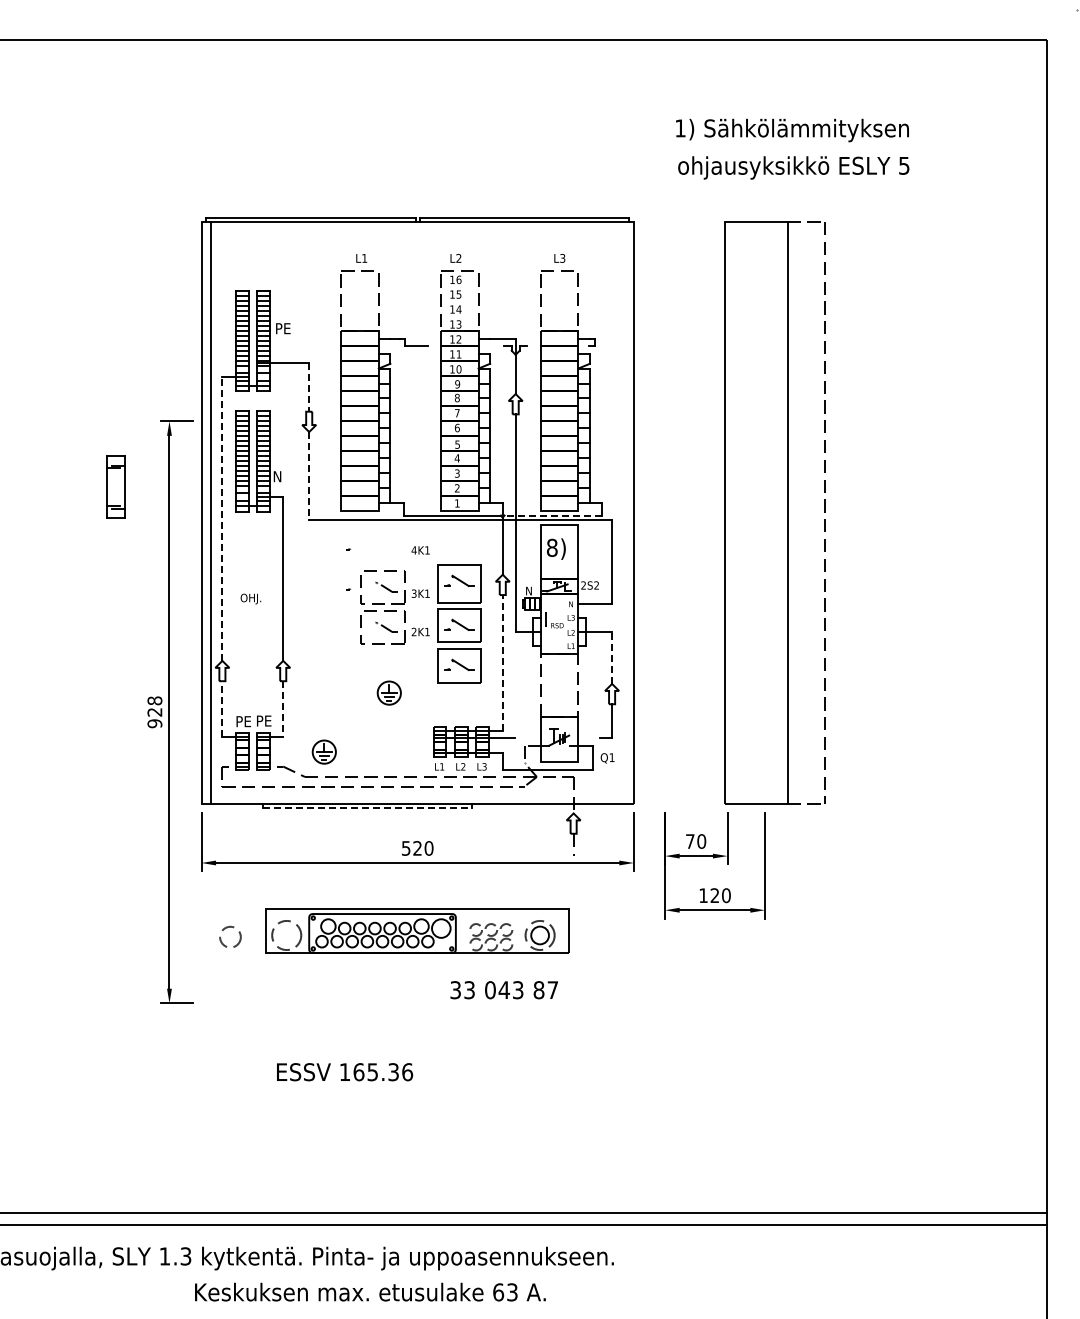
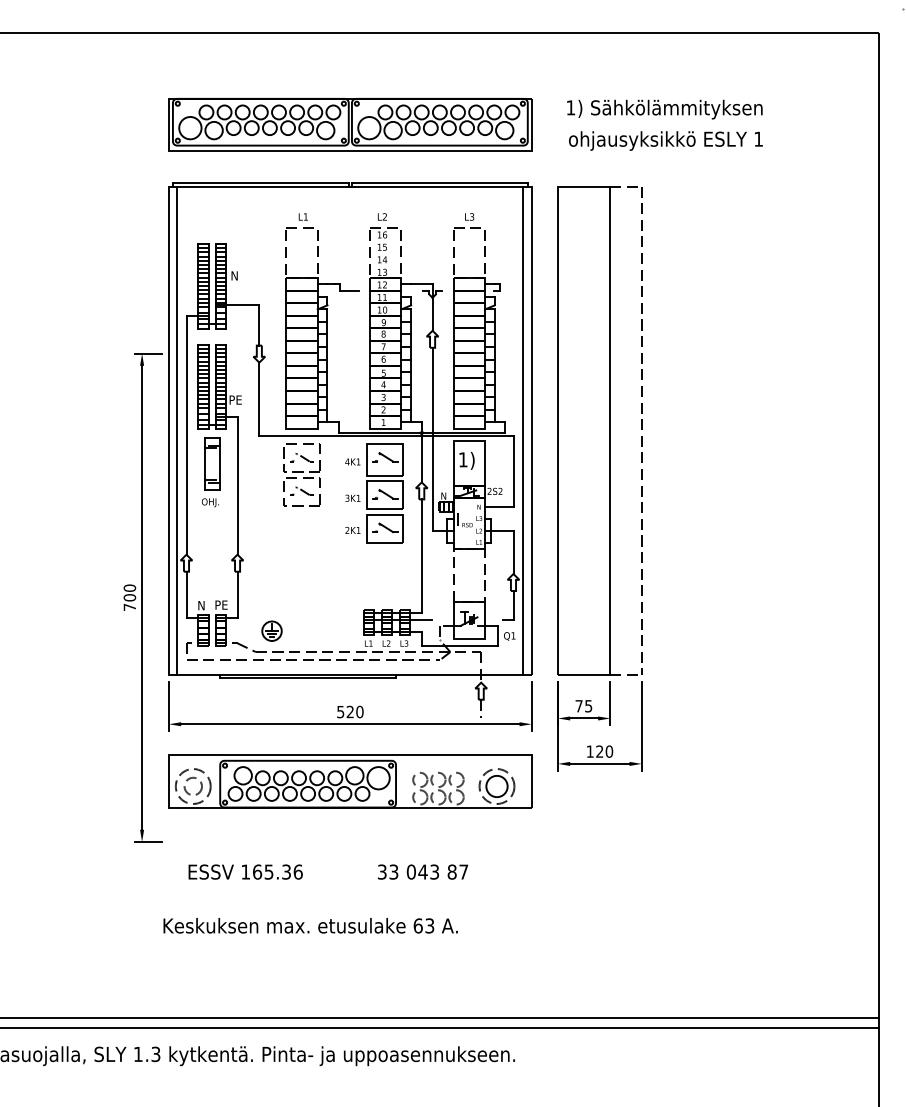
part: (417, 148) -> (350, 124), added
text: (904, 165) -> (758, 138), 5 -> 1
text: (283, 328) -> (237, 275), PE -> N
line: (309, 387) -> (259, 325), dashed -> solid
text: (281, 476) -> (236, 399), N -> PE
line: (309, 476) -> (259, 399), dashed -> solid
part: (115, 486) -> (211, 463), moved
part: (774, 512) -> (599, 430), moved
line: (623, 513) -> (523, 430), added
line: (552, 515) -> (463, 432), dashed -> solid
line: (222, 518) -> (186, 435), dashed -> solid
text: (552, 547) -> (463, 459), 8) -> 1)
part: (382, 607) -> (301, 474), moved
part: (459, 623) -> (385, 493), moved
line: (612, 658) -> (513, 552), dashed -> solid
line: (502, 663) -> (421, 556), dashed -> solid
part: (388, 692) -> (325, 581), removed
line: (222, 708) -> (186, 594), dashed -> solid
line: (283, 708) -> (237, 594), dashed -> solid
text: (154, 712) -> (129, 597), 928 -> 700
text: (244, 721) -> (205, 605), PE -> N
line: (367, 808) -> (308, 678), dashed -> solid
text: (701, 841) -> (588, 706), 70 -> 75
part: (417, 931) -> (350, 781), size x1.43
text: (503, 990) -> (422, 872), moved
text: (345, 1072) -> (246, 872), moved
text: (370, 1291) -> (310, 925), moved

